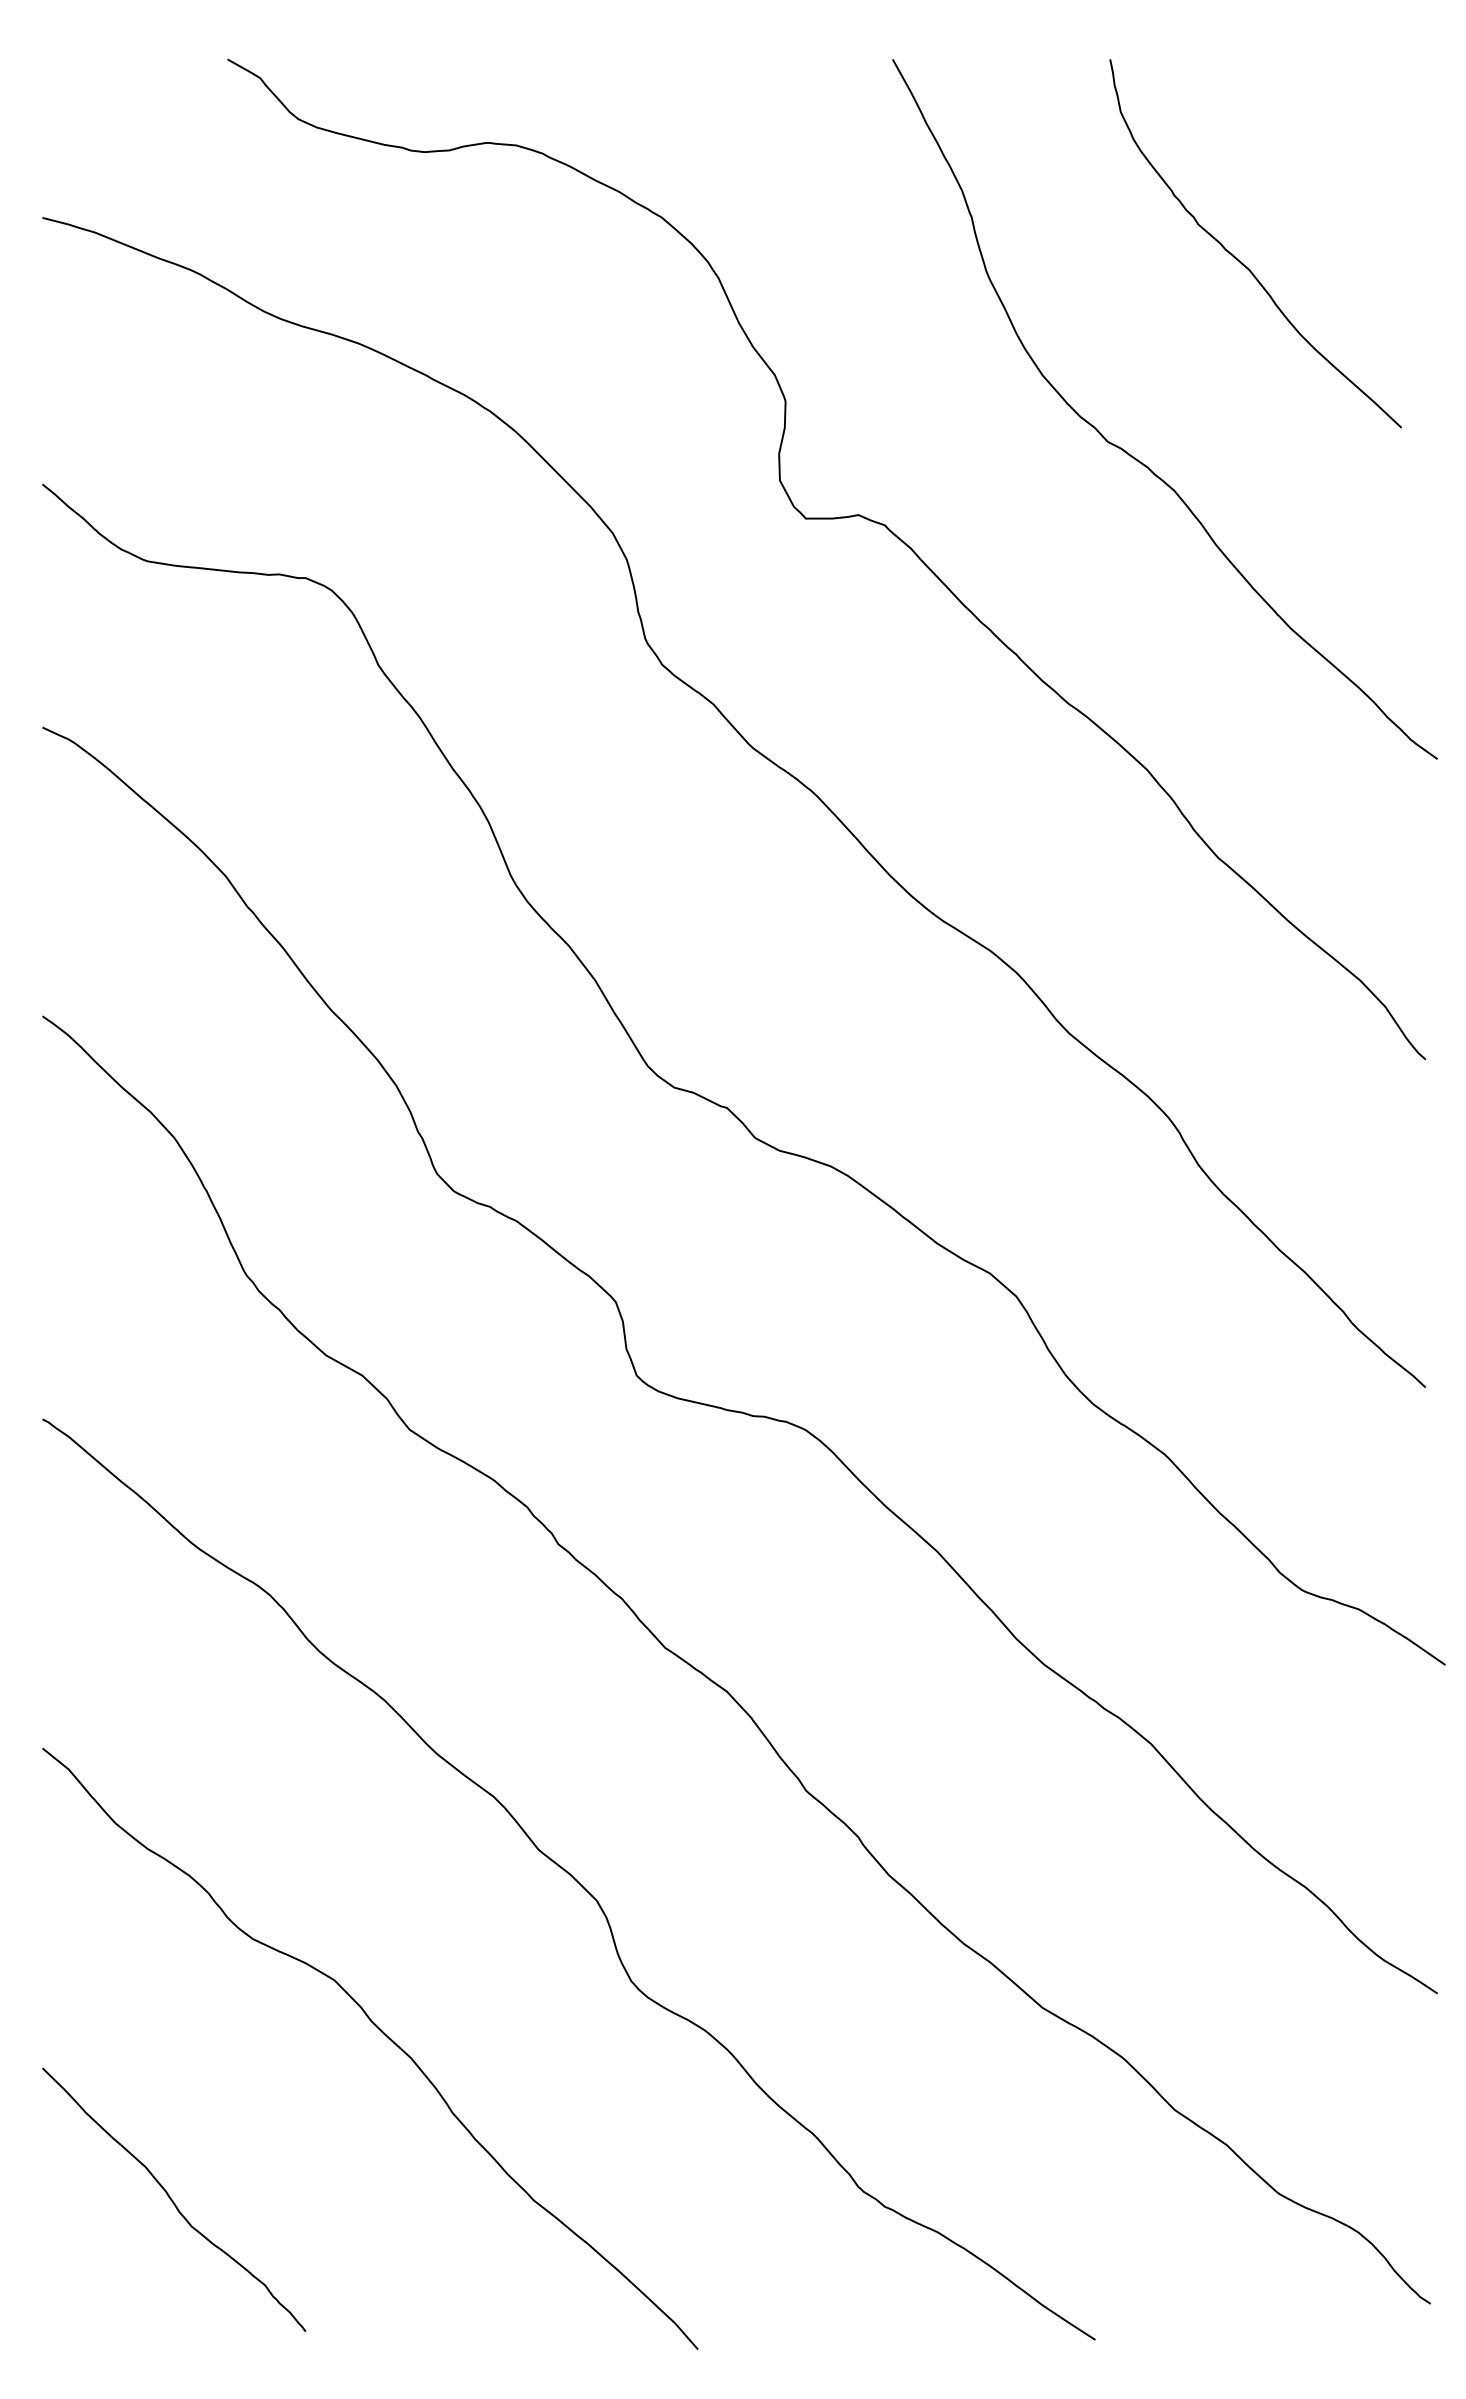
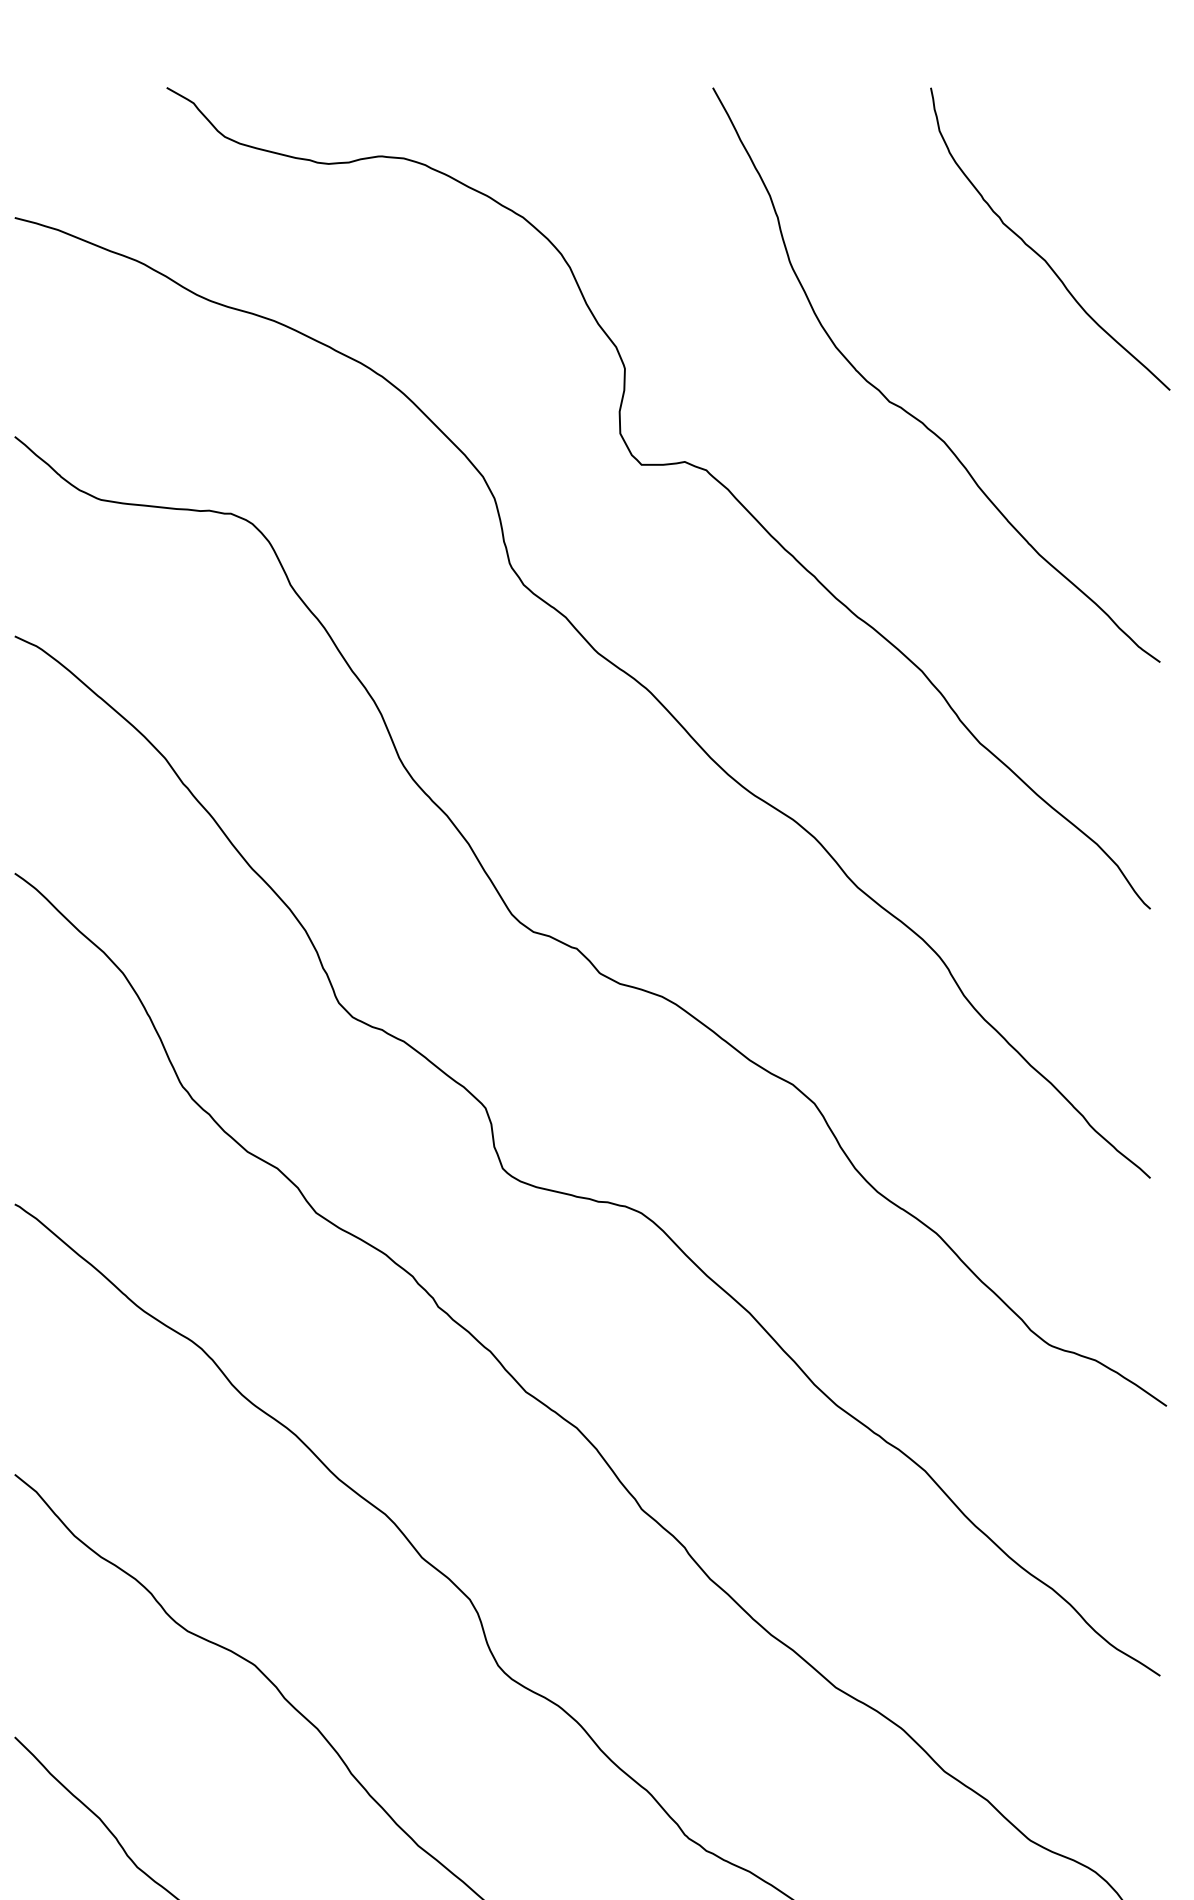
curve: (1240, 260) -> (1037, 252), moved

